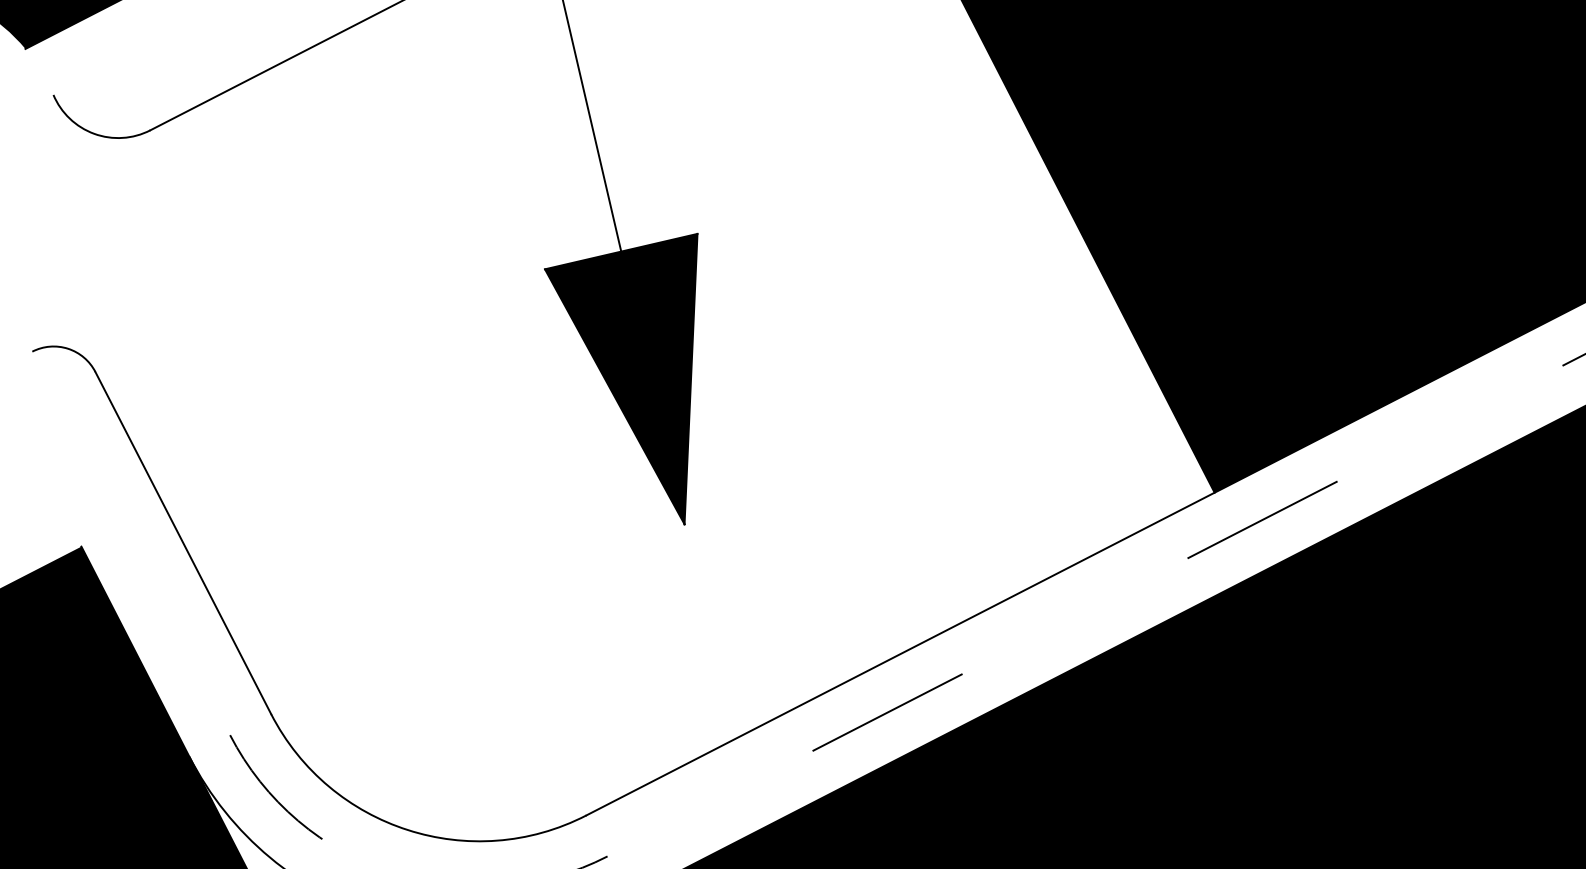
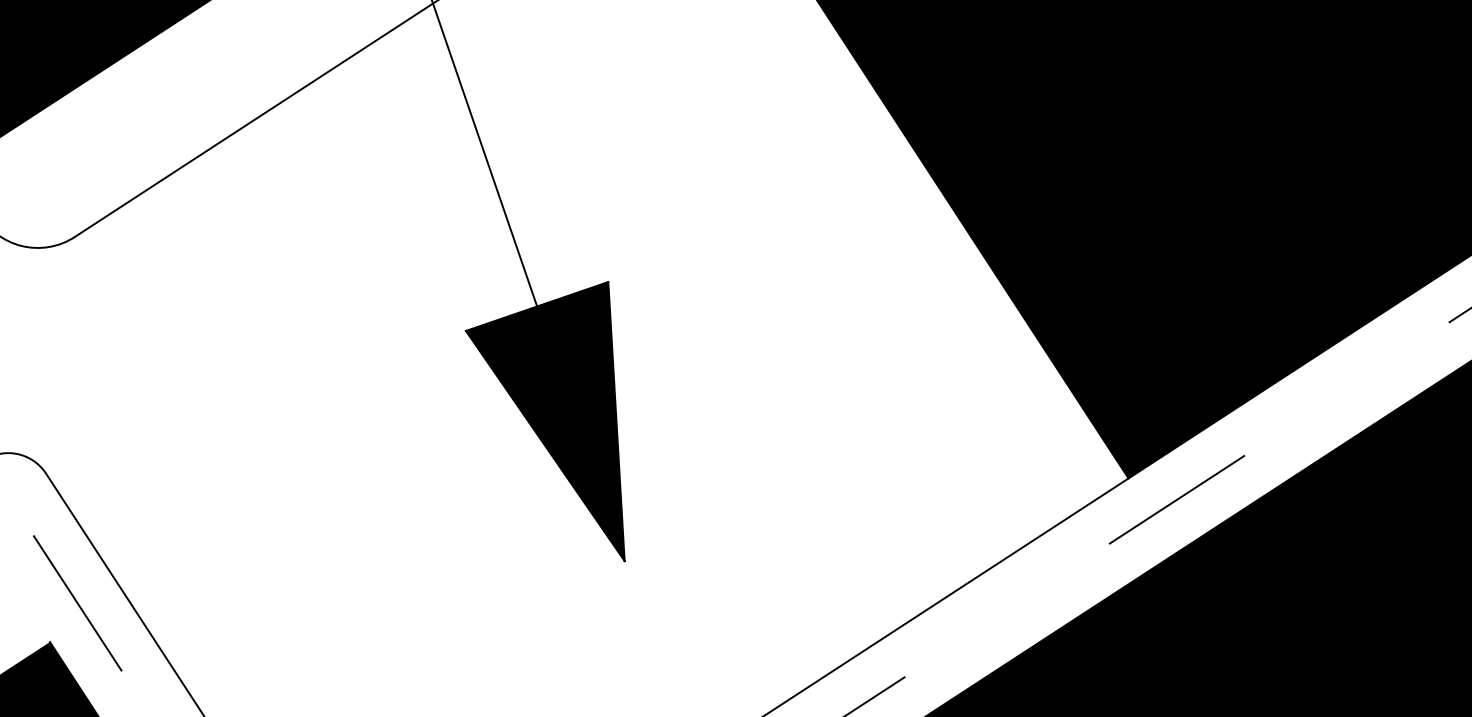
line: (113, 509) -> (76, 603), added

